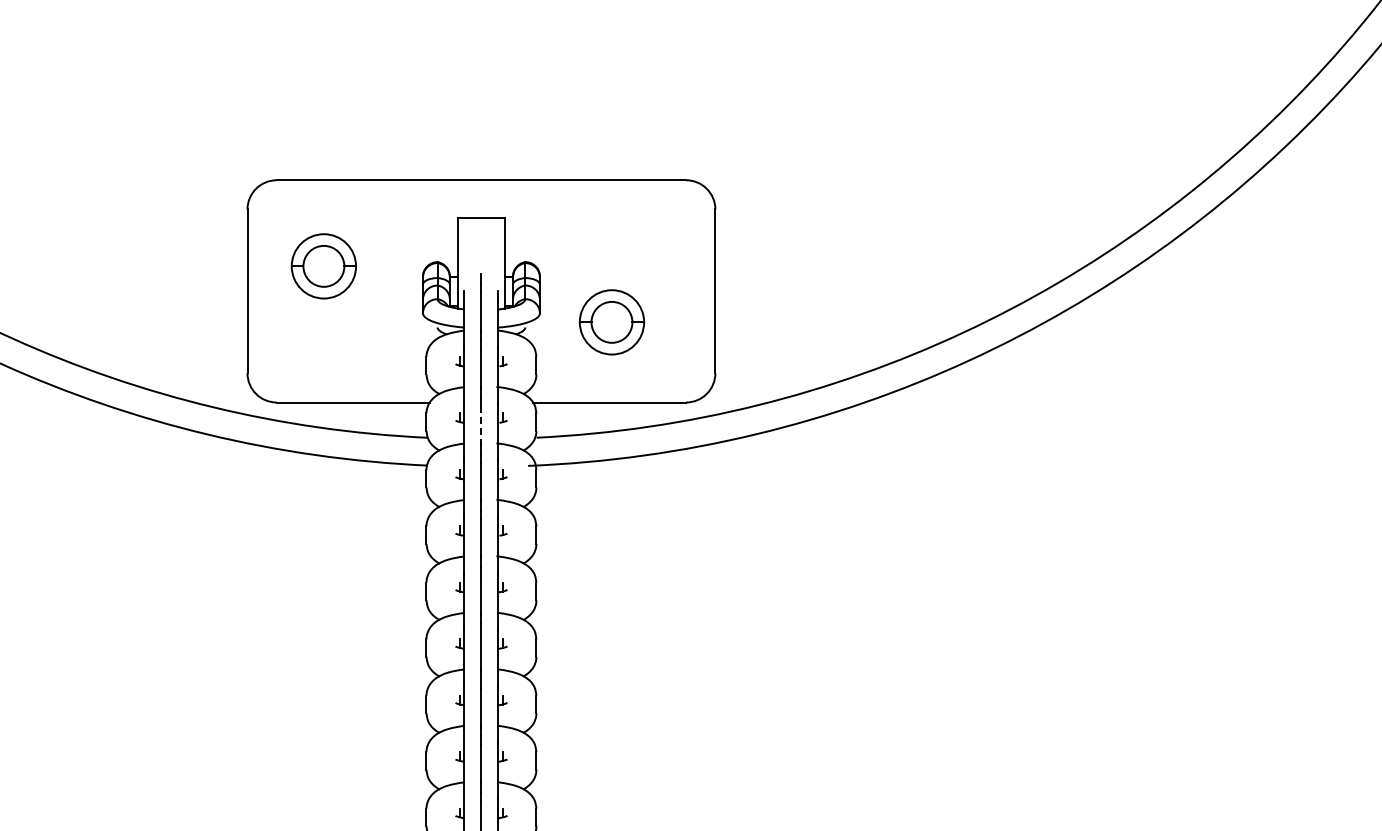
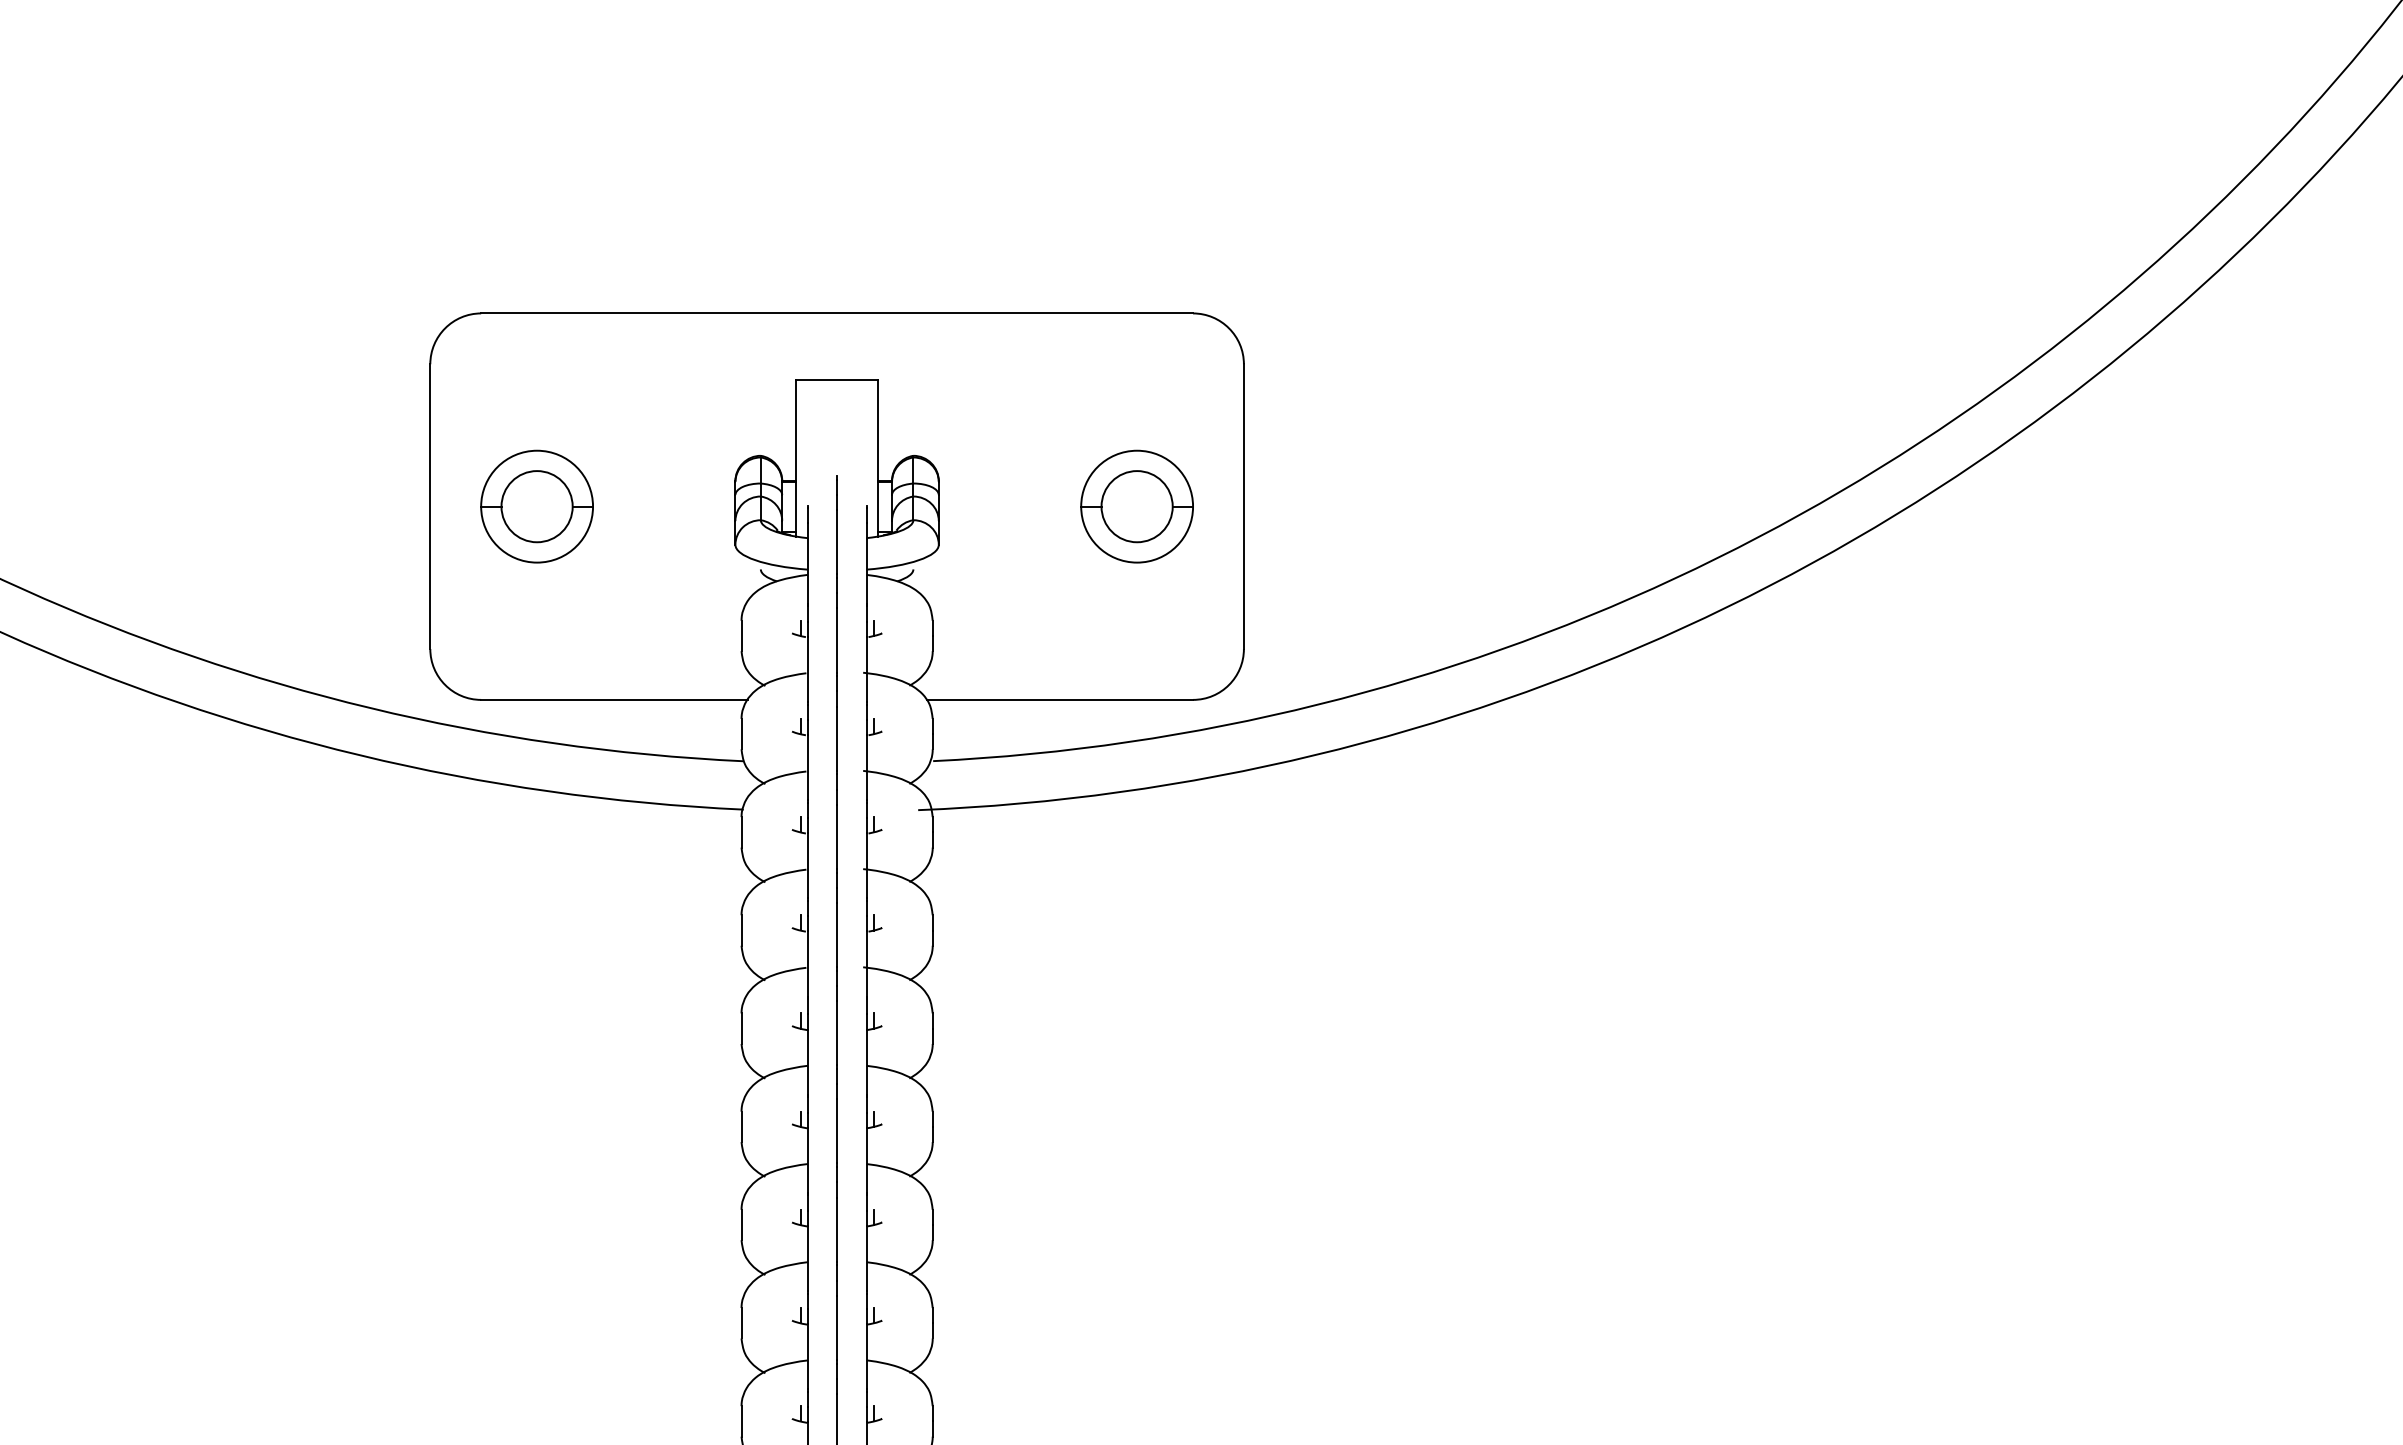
part: (323, 266) -> (536, 506), moved
part: (611, 322) -> (1136, 506), moved
line: (481, 425) -> (837, 739), dashed -> solid

